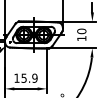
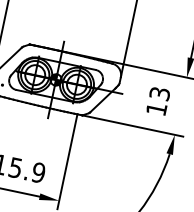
text: (81, 31) -> (159, 93), 10 -> 13

